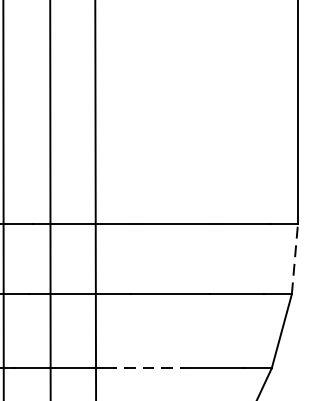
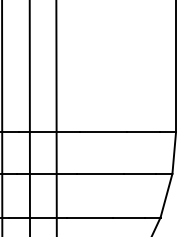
line: (295, 259) -> (174, 153), dashed -> solid
line: (153, 368) -> (90, 217), dashed -> solid

